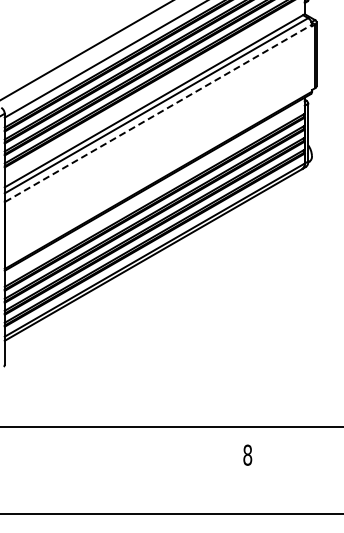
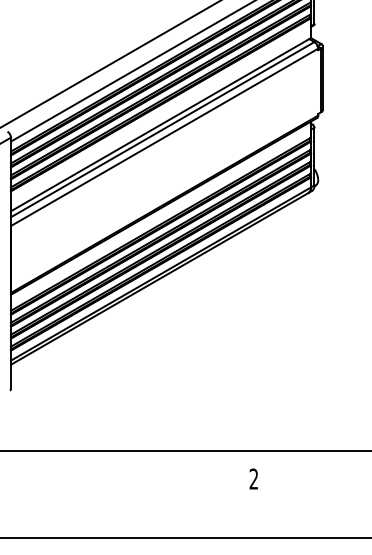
line: (159, 113) -> (165, 137), dashed -> solid
text: (247, 454) -> (253, 478), 8 -> 2

